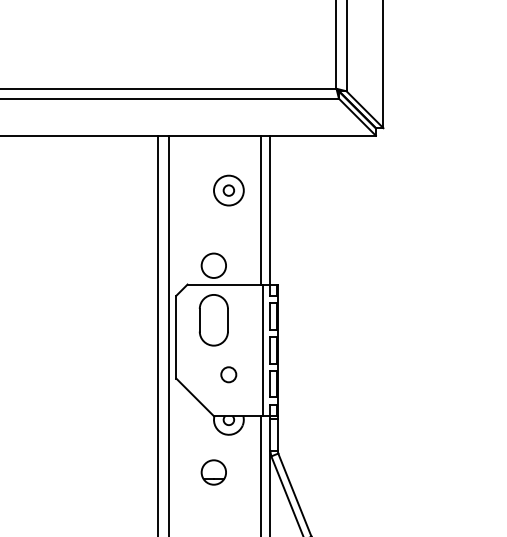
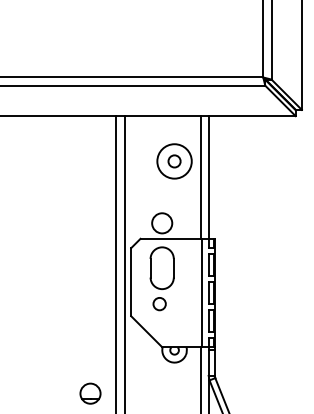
part: (228, 190) -> (174, 161), size x1.4
circle: (228, 374) -> (159, 303), moved
part: (213, 472) -> (90, 393), moved

